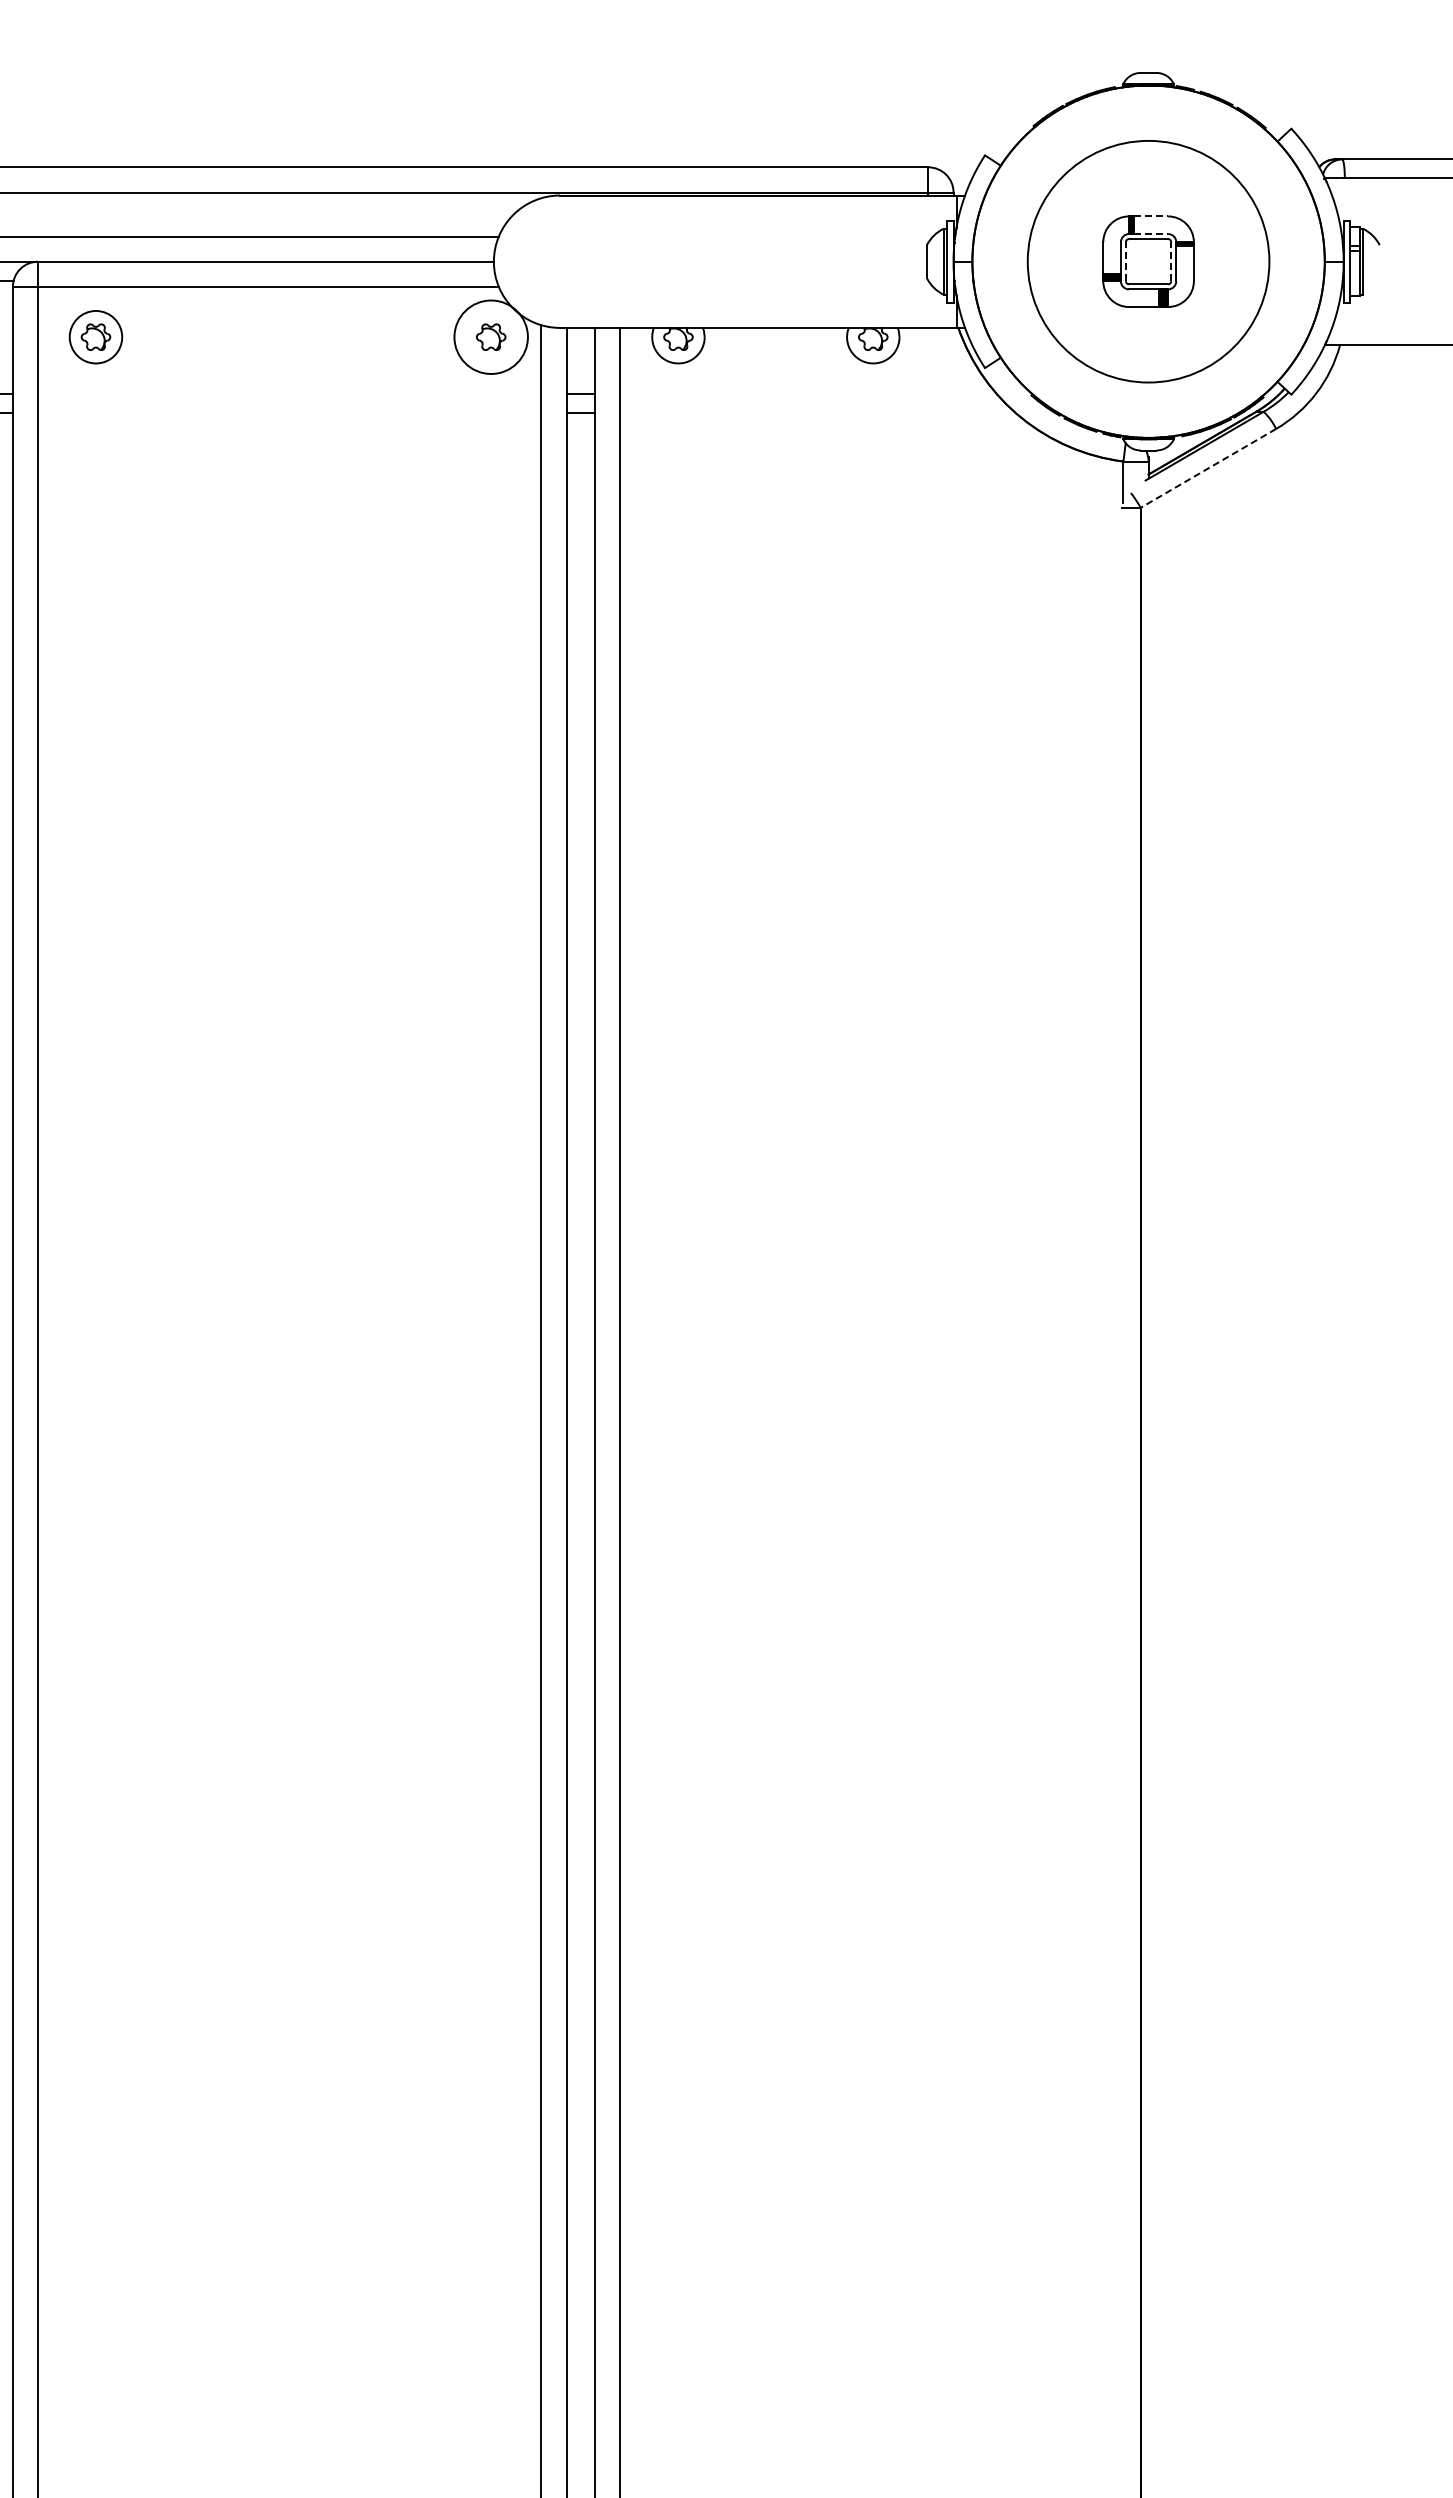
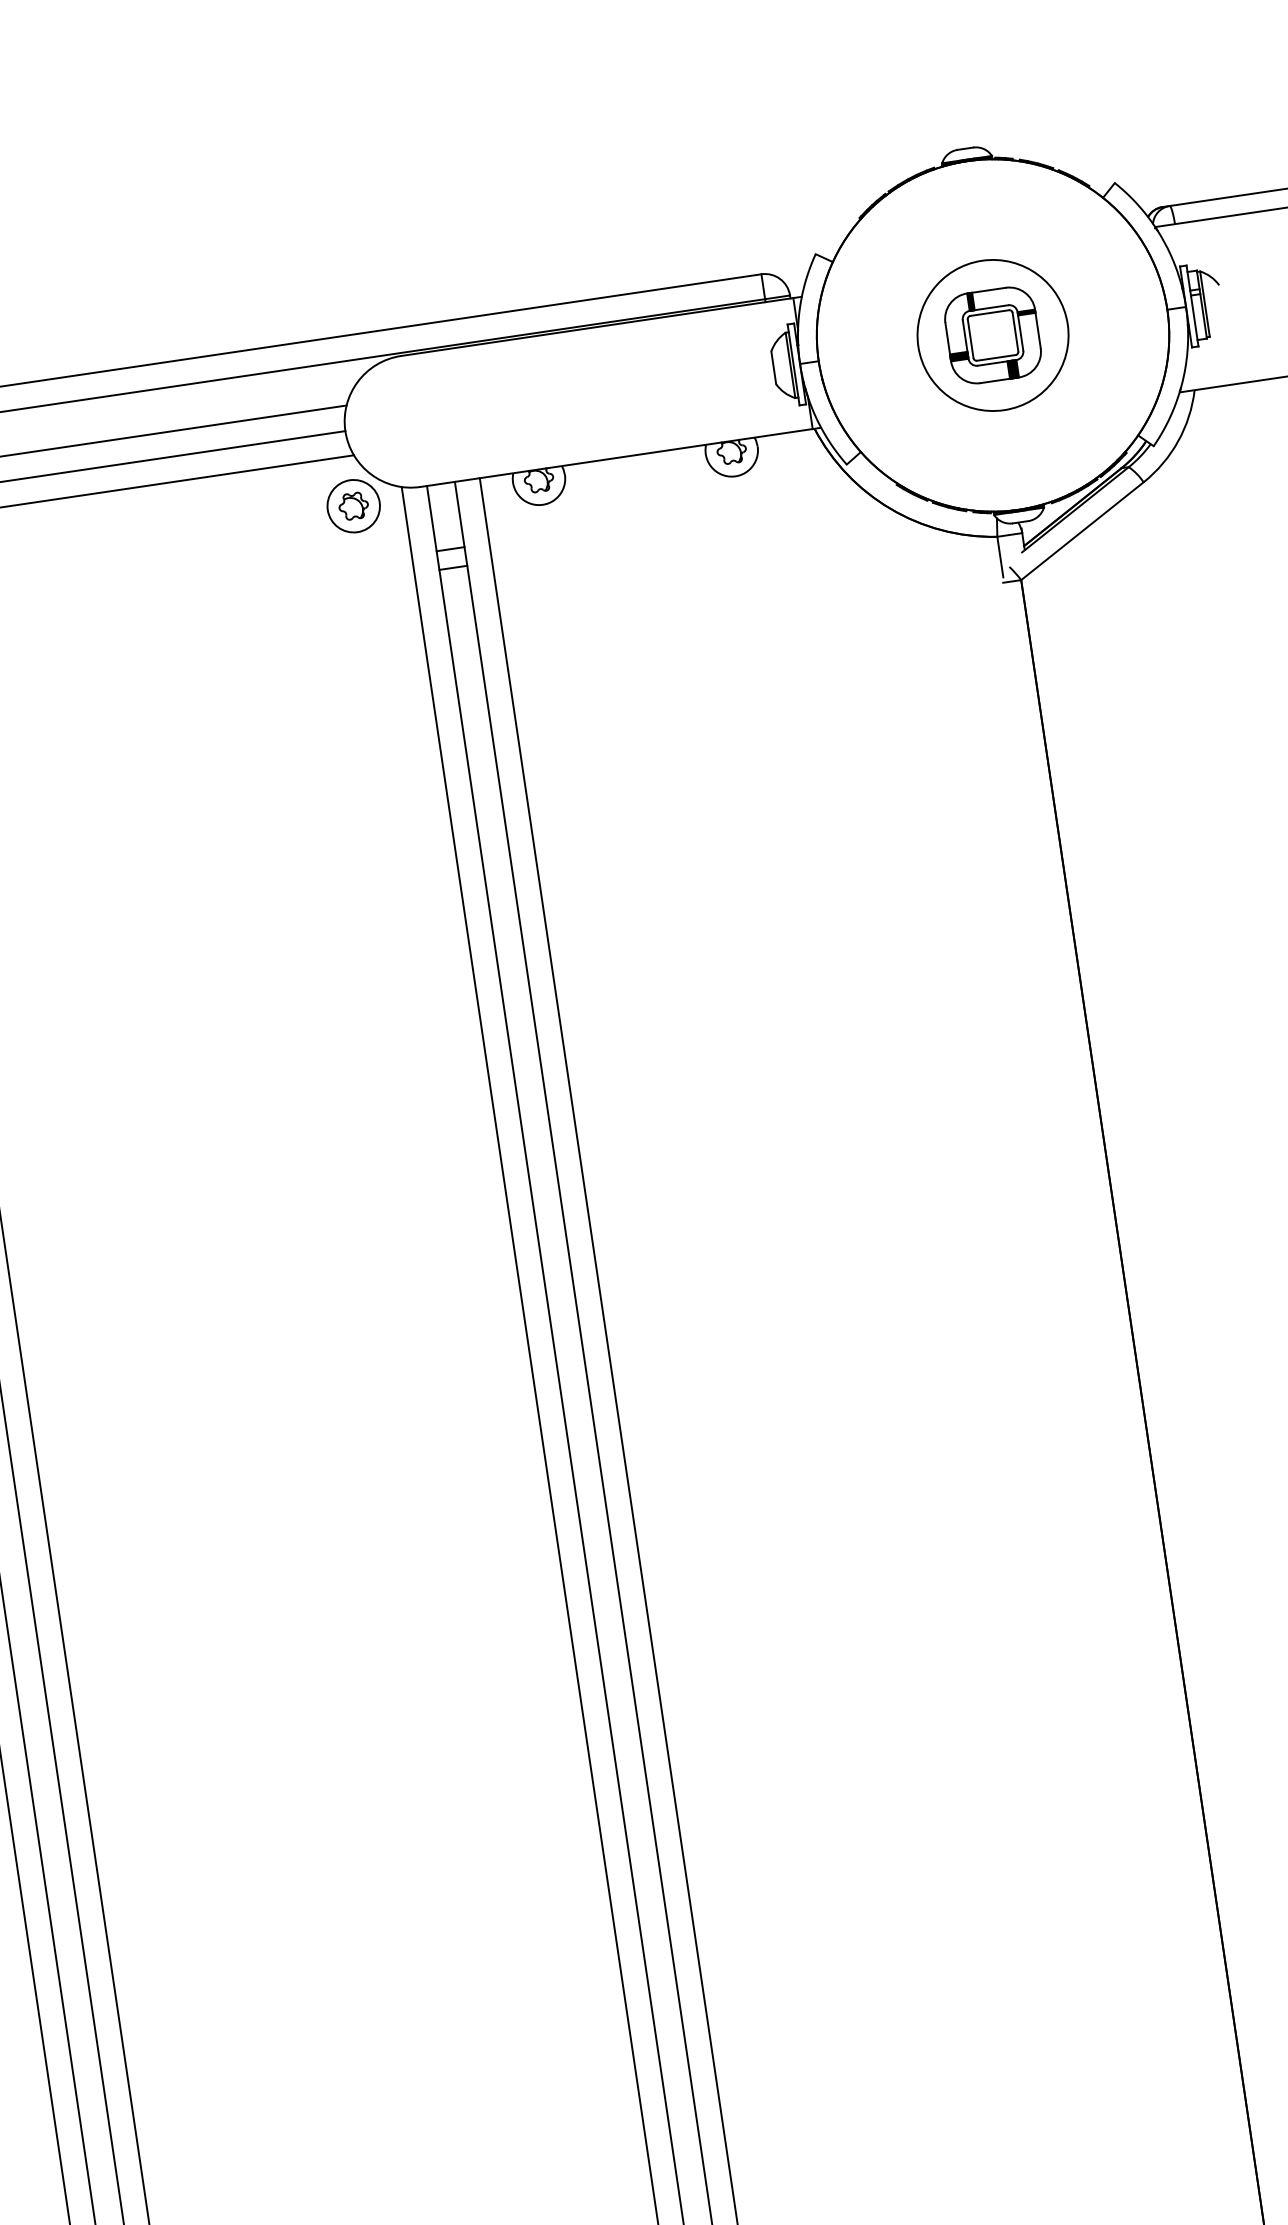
line: (1151, 216) -> (989, 290), dashed -> solid
line: (1151, 234) -> (991, 308), dashed -> solid
line: (1125, 261) -> (970, 338), dashed -> solid
circle: (1148, 261) -> (992, 335), size x0.62
line: (1171, 261) -> (1015, 331), dashed -> solid
circle: (490, 337) -> (353, 506), size x0.71
line: (1207, 468) -> (1081, 531), dashed -> solid

